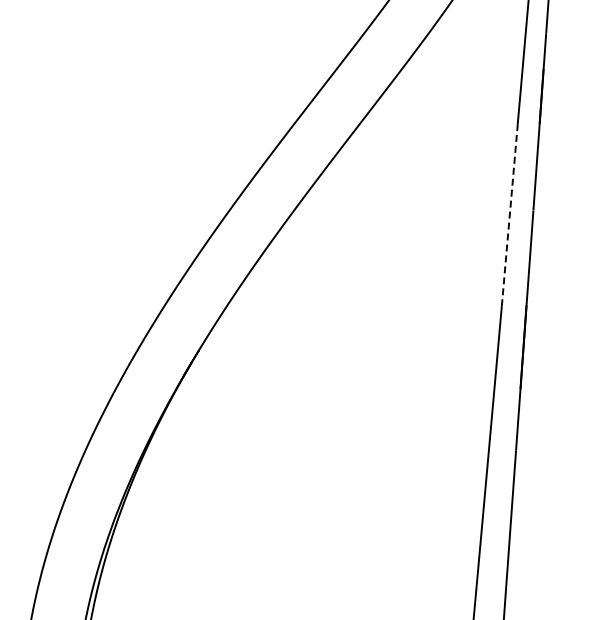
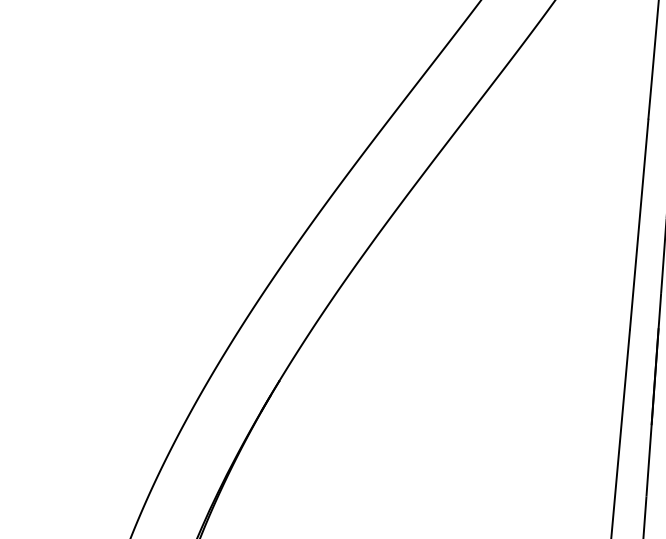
line: (509, 215) -> (638, 224), dashed -> solid

